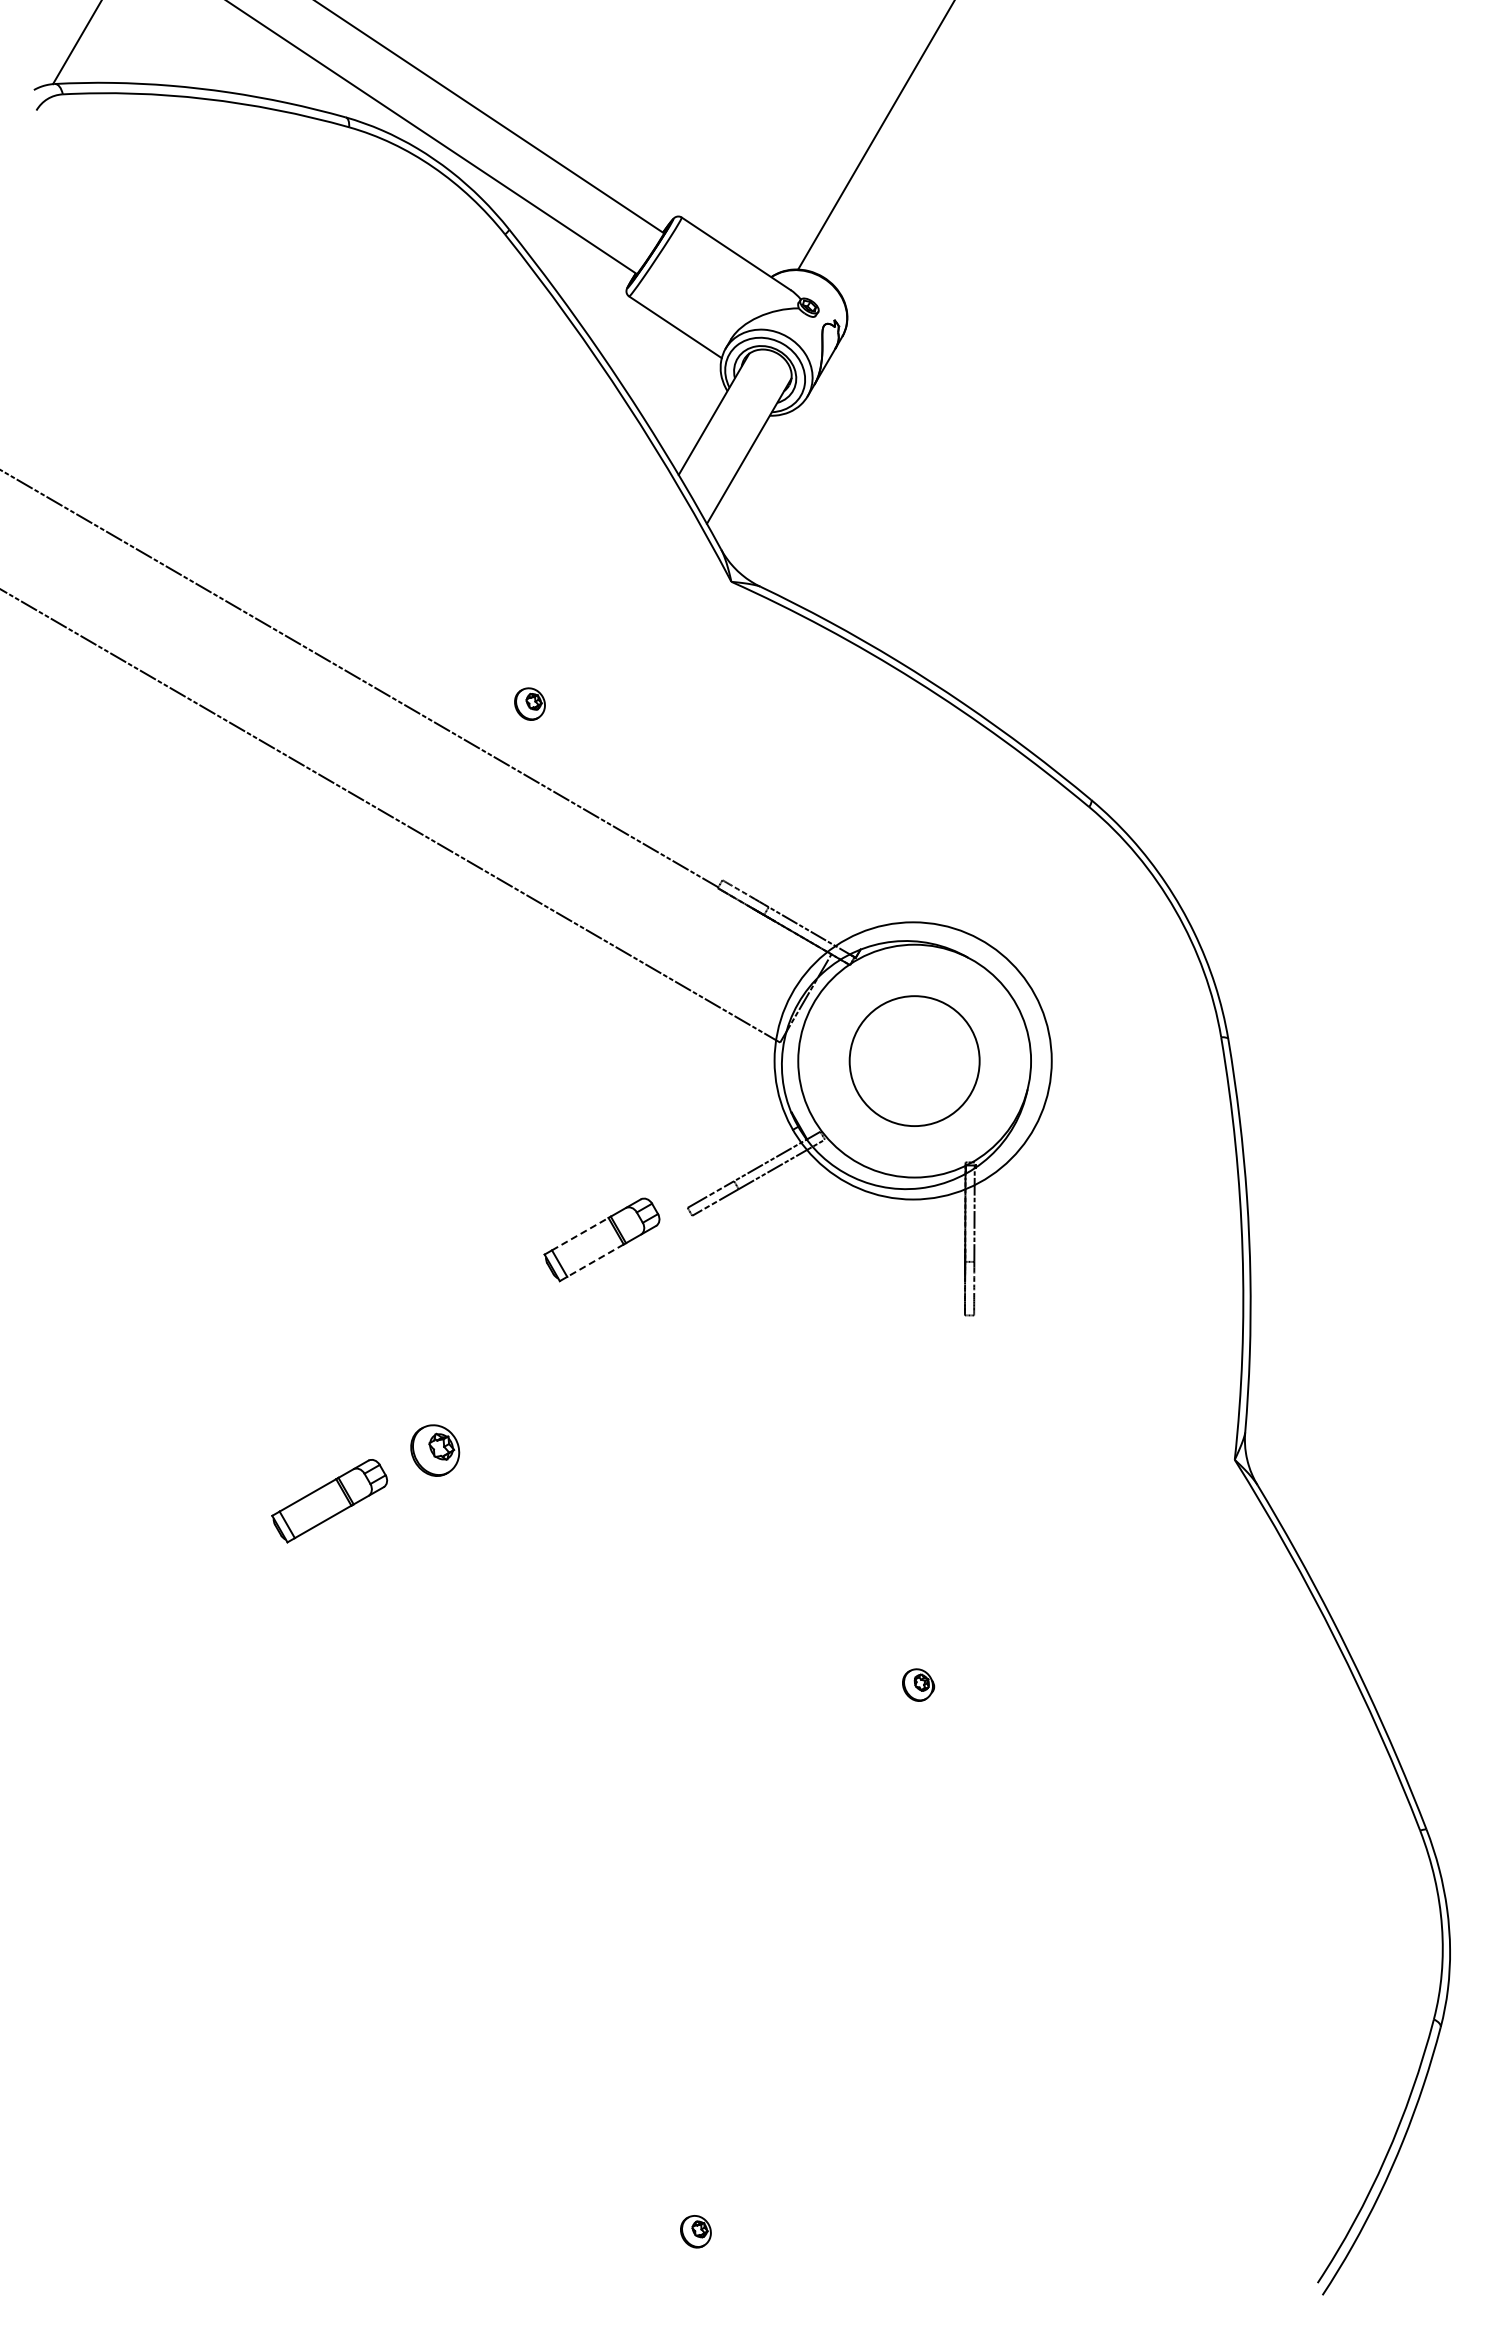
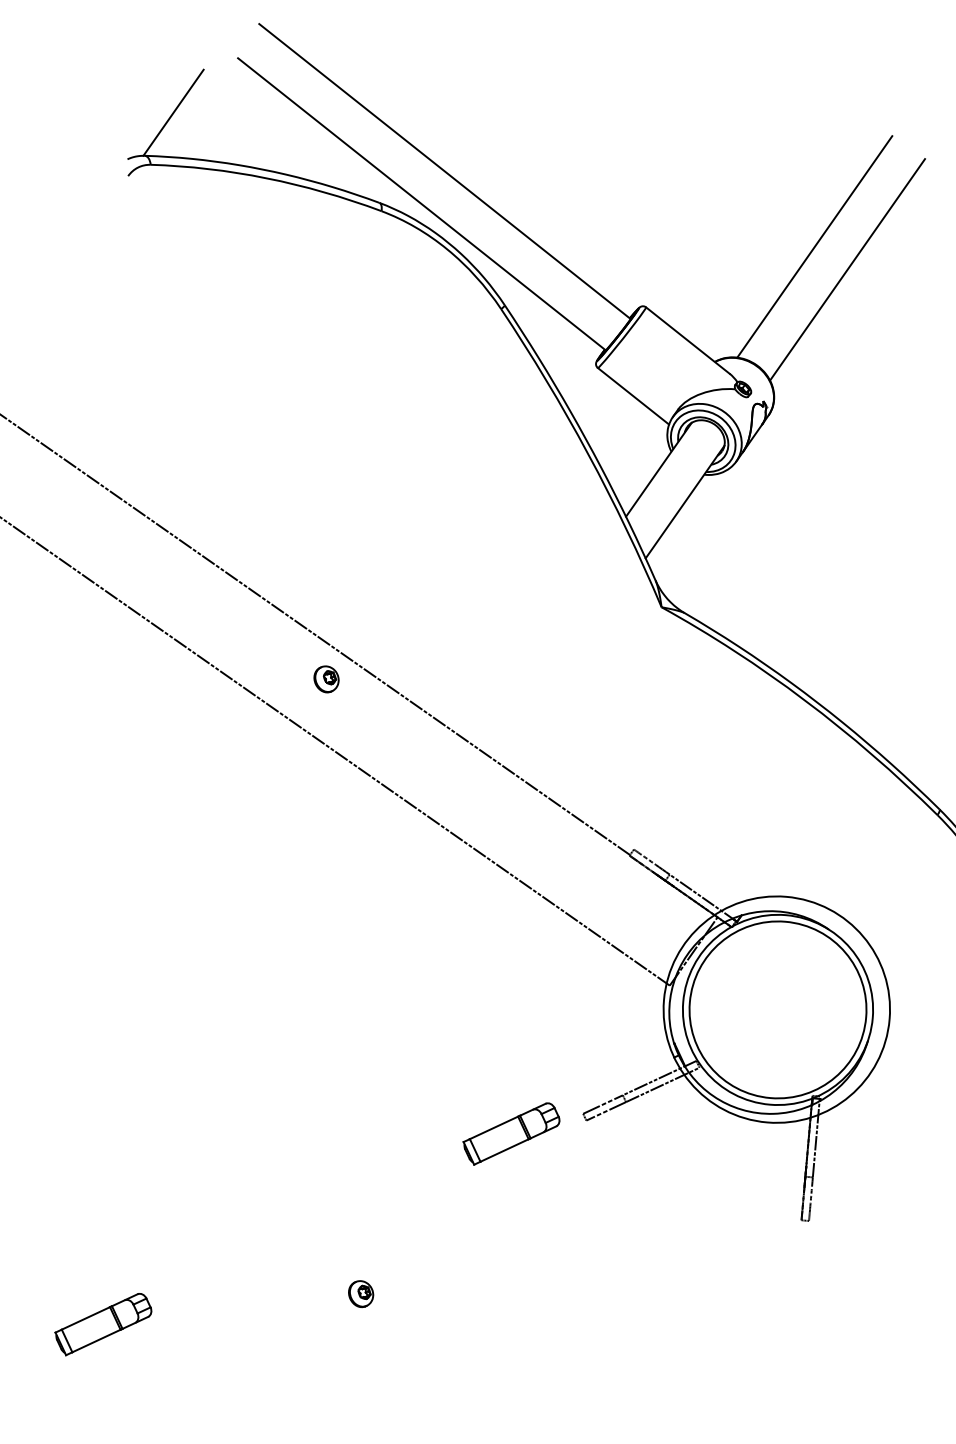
line: (923, 151) -> (847, 270), added
part: (529, 703) -> (326, 678), moved
circle: (914, 1060) -> (777, 1009), size x1.67
line: (580, 1234) -> (494, 1128), dashed -> solid
line: (595, 1260) -> (504, 1150), dashed -> solid
part: (434, 1450) -> (360, 1294), size x0.62
part: (329, 1501) -> (103, 1324), moved

